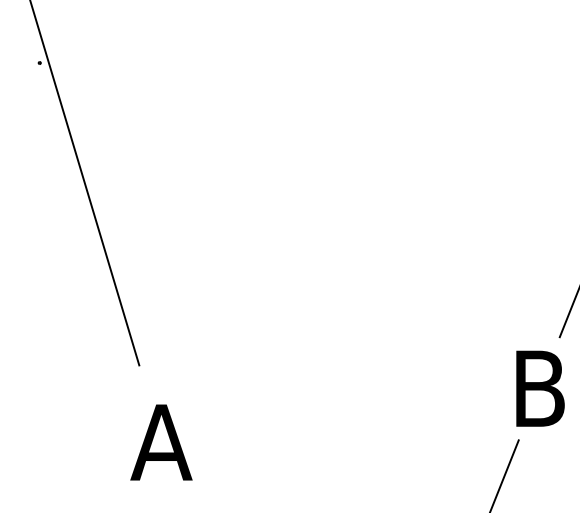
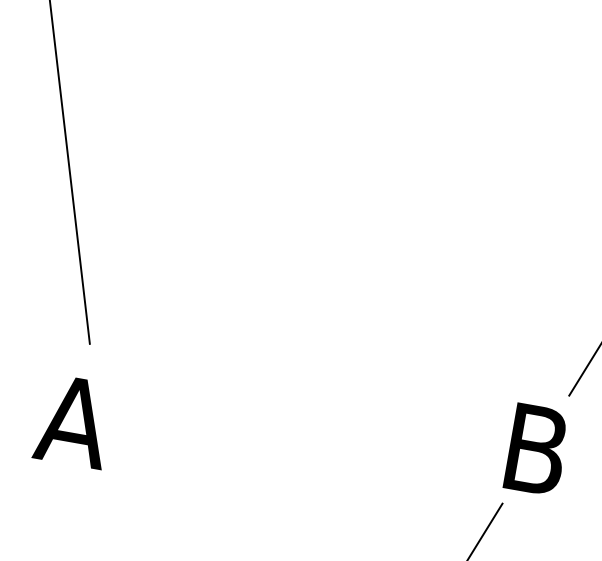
text: (161, 442) -> (74, 421), moved

